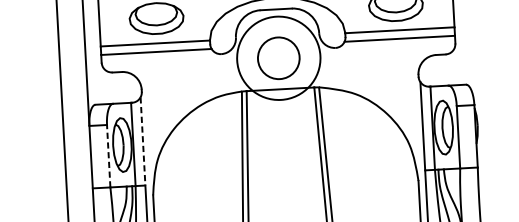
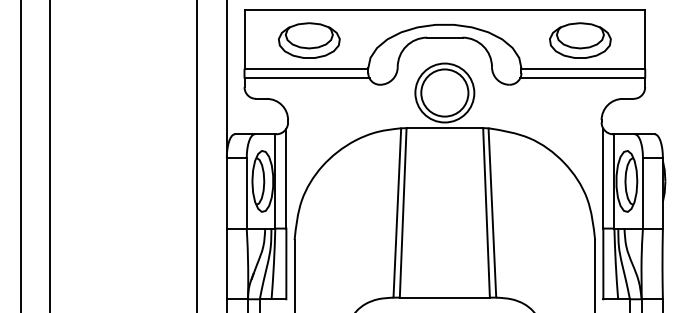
circle: (278, 57) -> (444, 92), size x0.62
line: (143, 141) -> (286, 178), dashed -> solid
line: (108, 155) -> (246, 192), dashed -> solid

